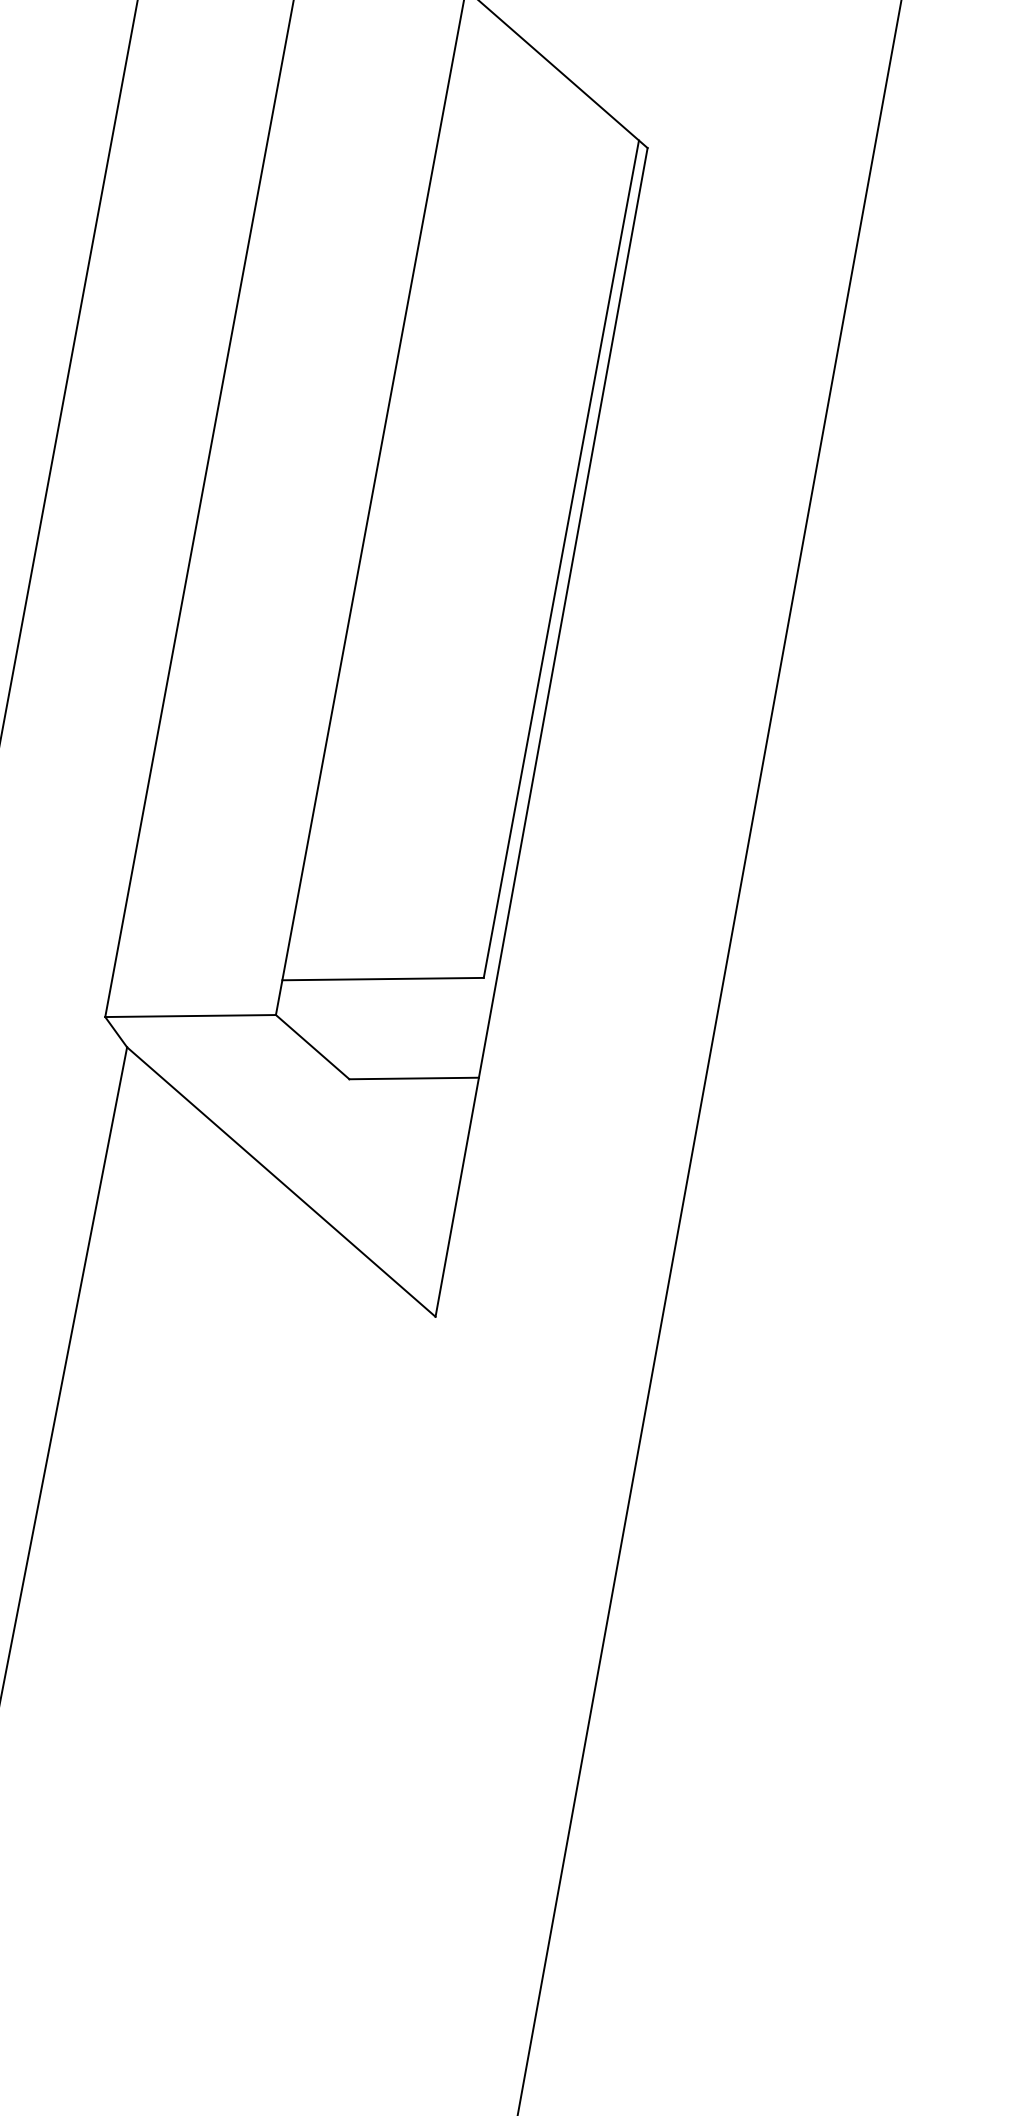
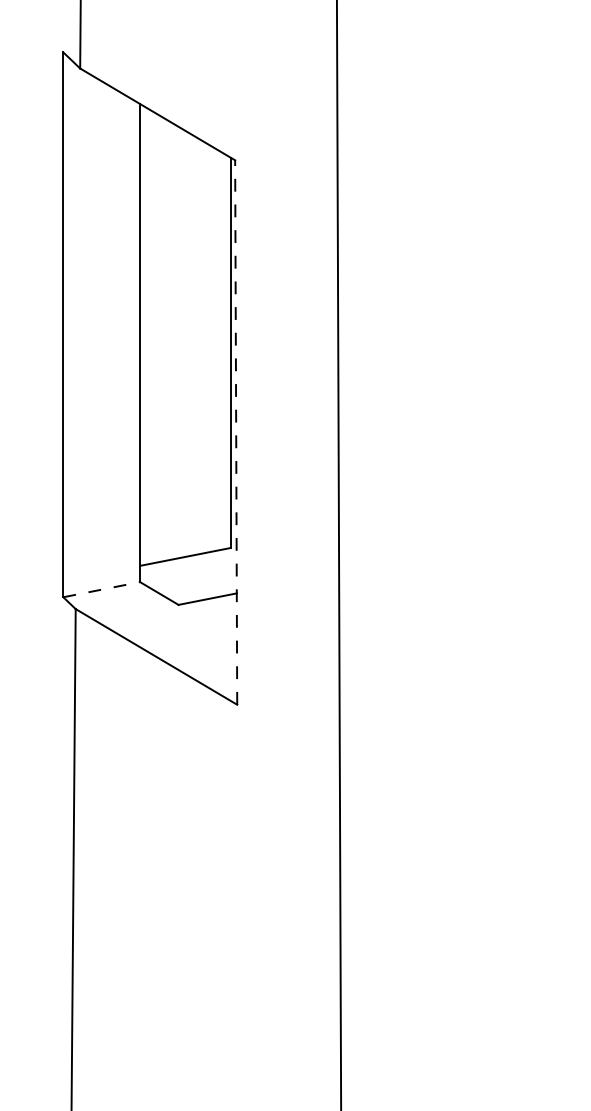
line: (542, 732) -> (236, 432), solid -> dashed
line: (192, 1015) -> (102, 589), solid -> dashed

